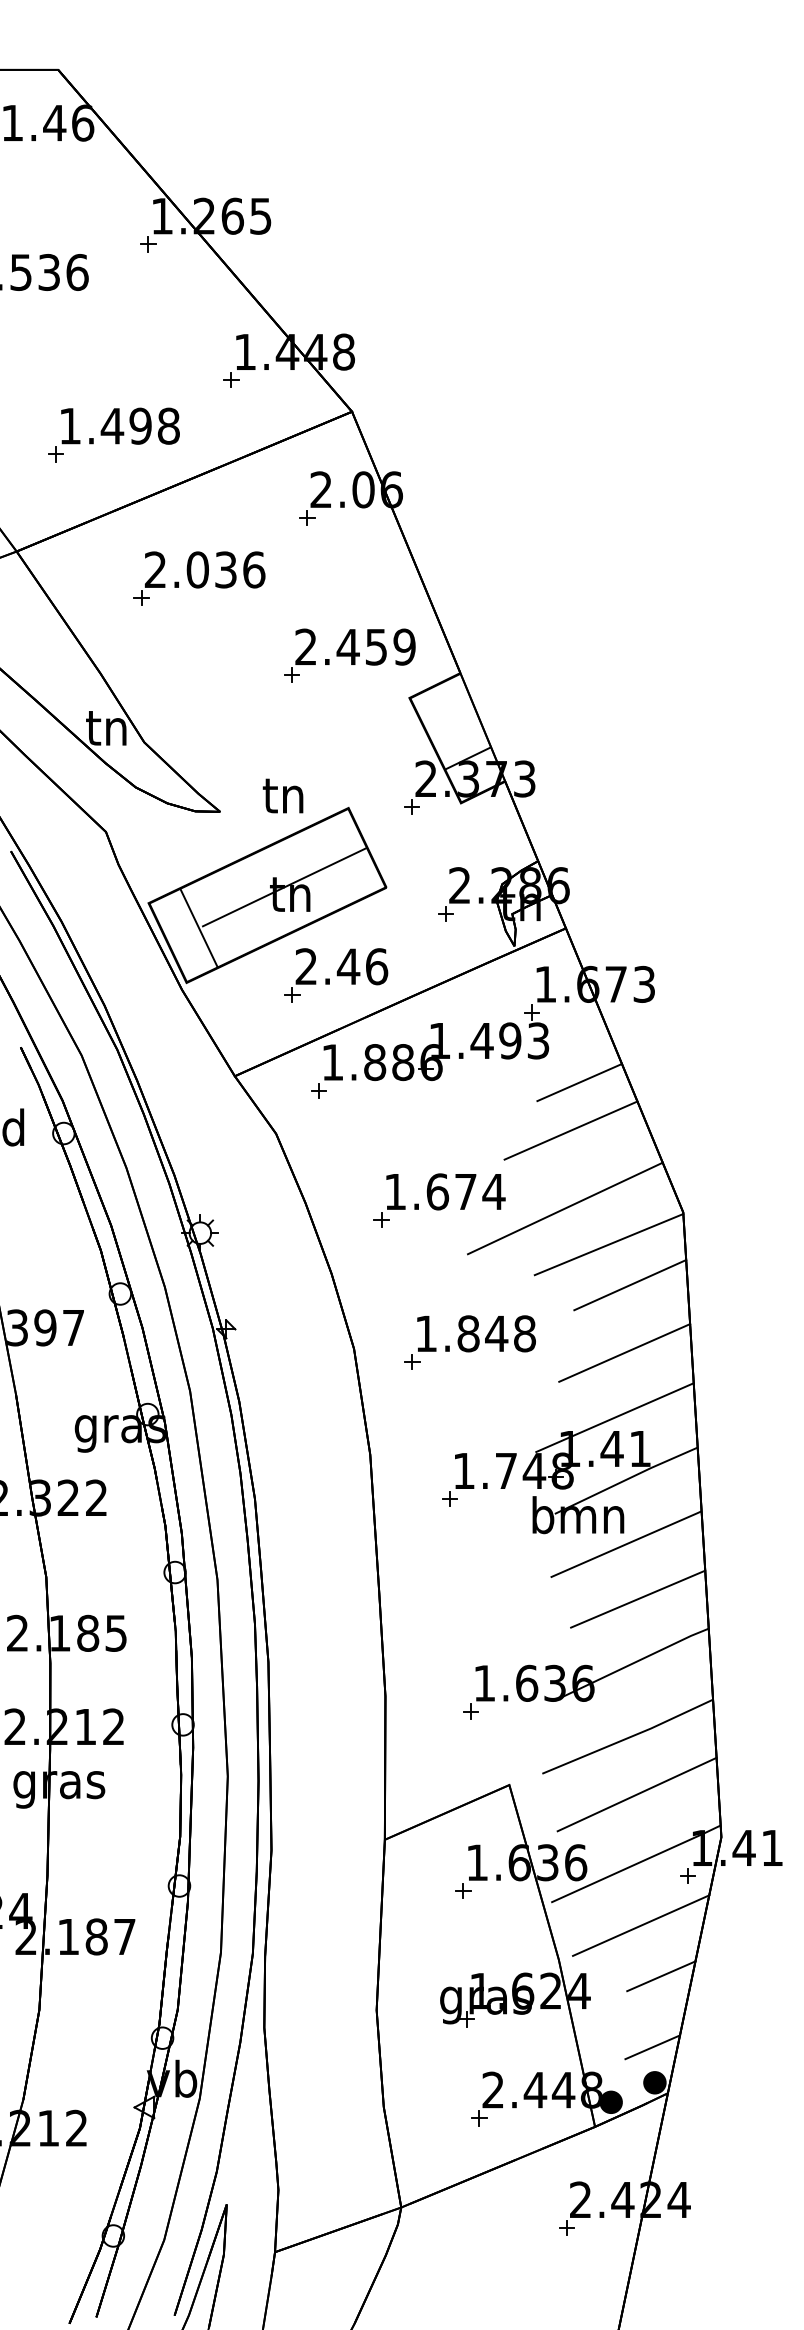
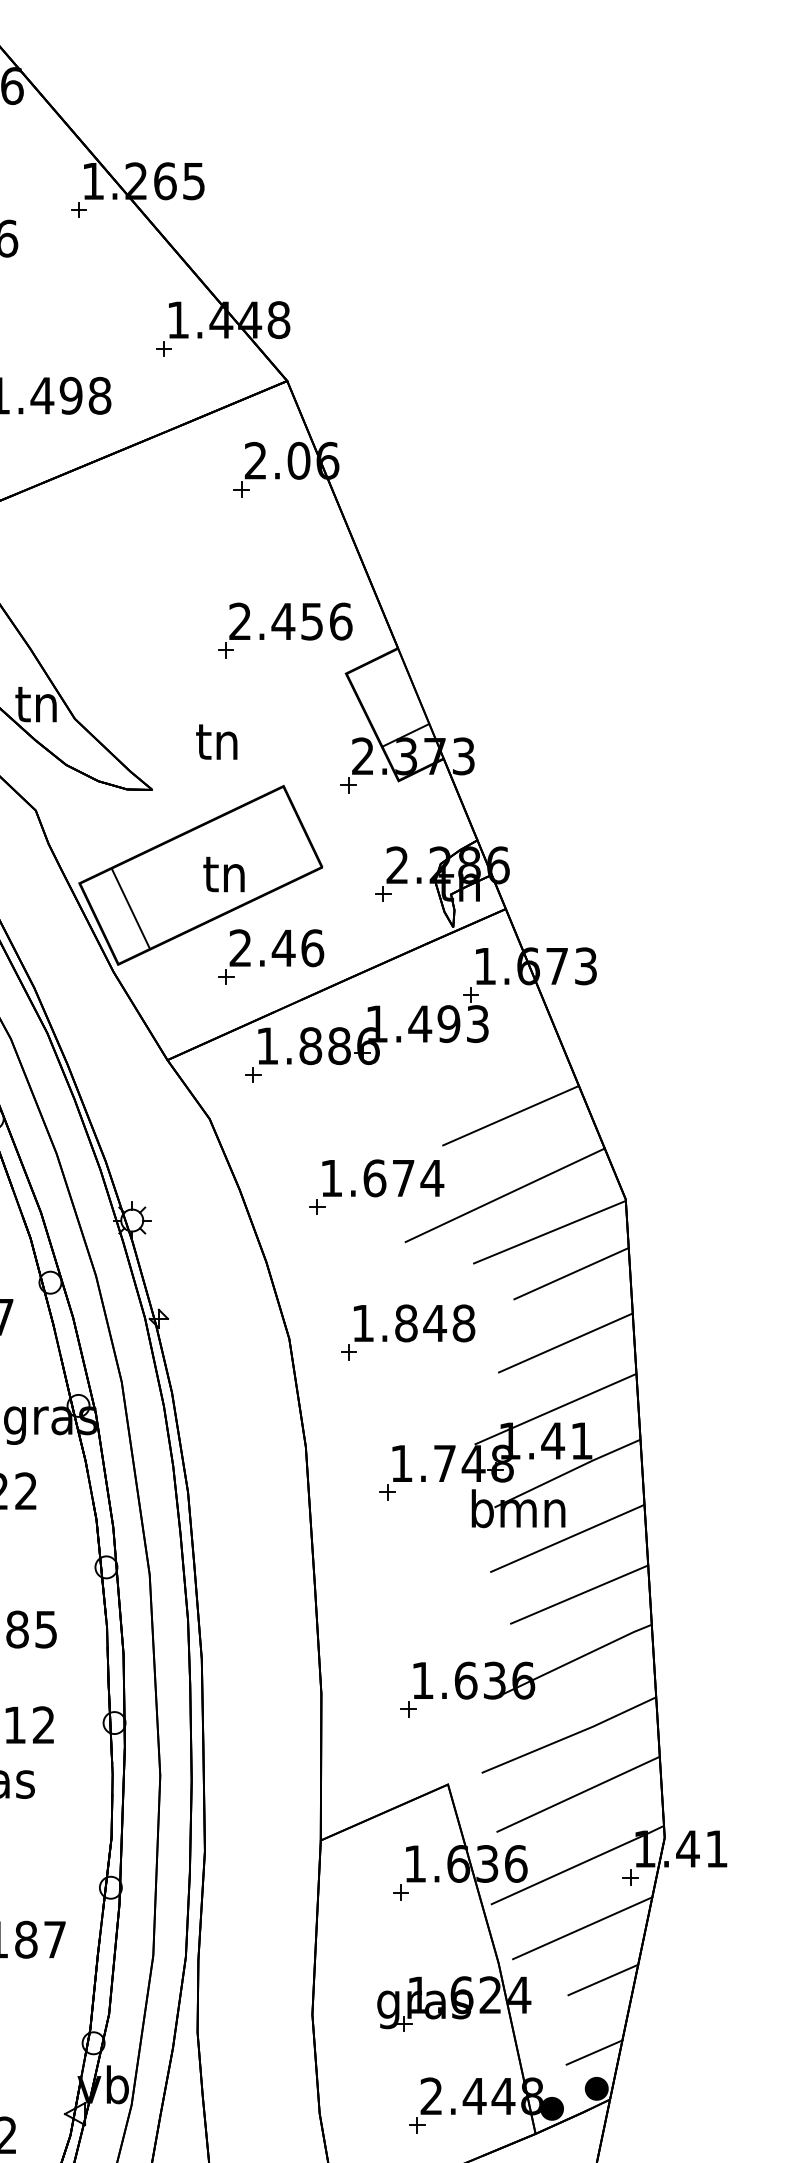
part: (199, 578) -> (131, 551), removed
text: (404, 646) -> (340, 620), 2.459 -> 2.456
text: (282, 795) -> (216, 741), moved
line: (284, 887) -> (218, 867), removed
line: (579, 1082) -> (519, 1066), removed

